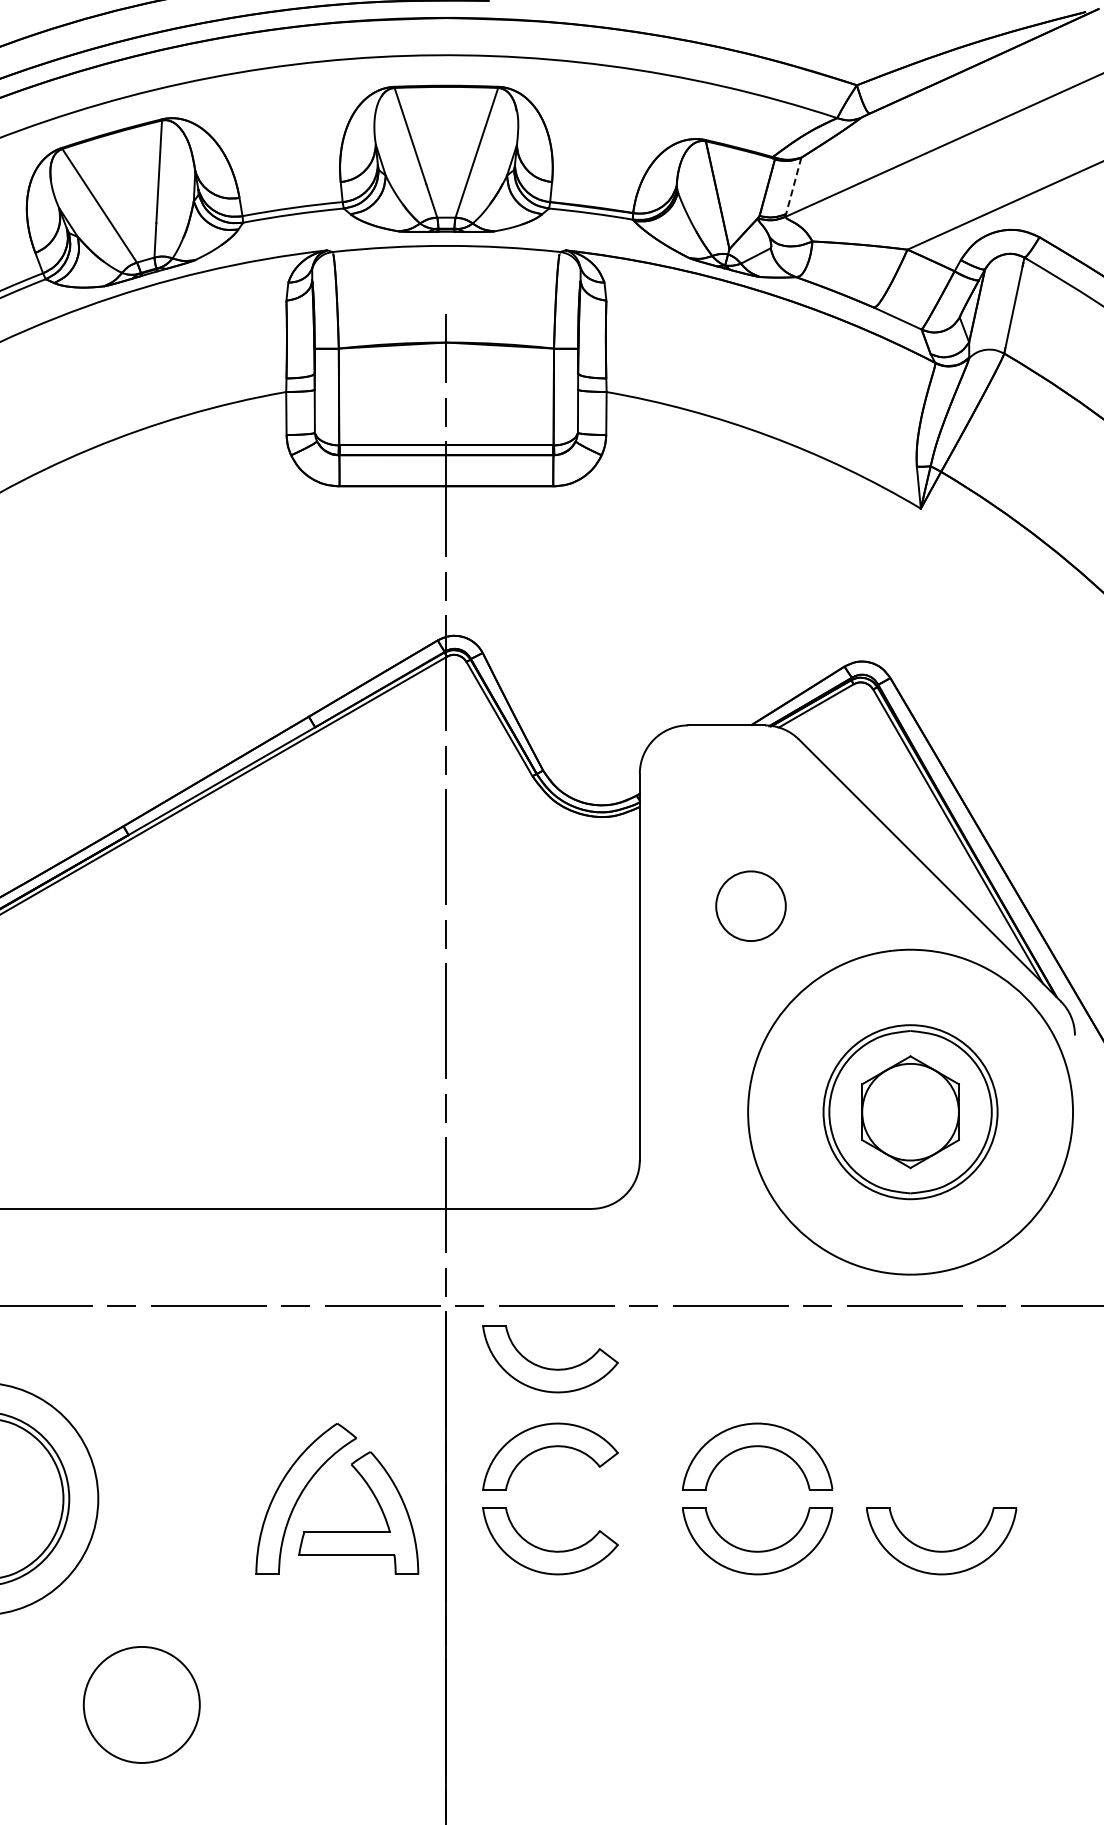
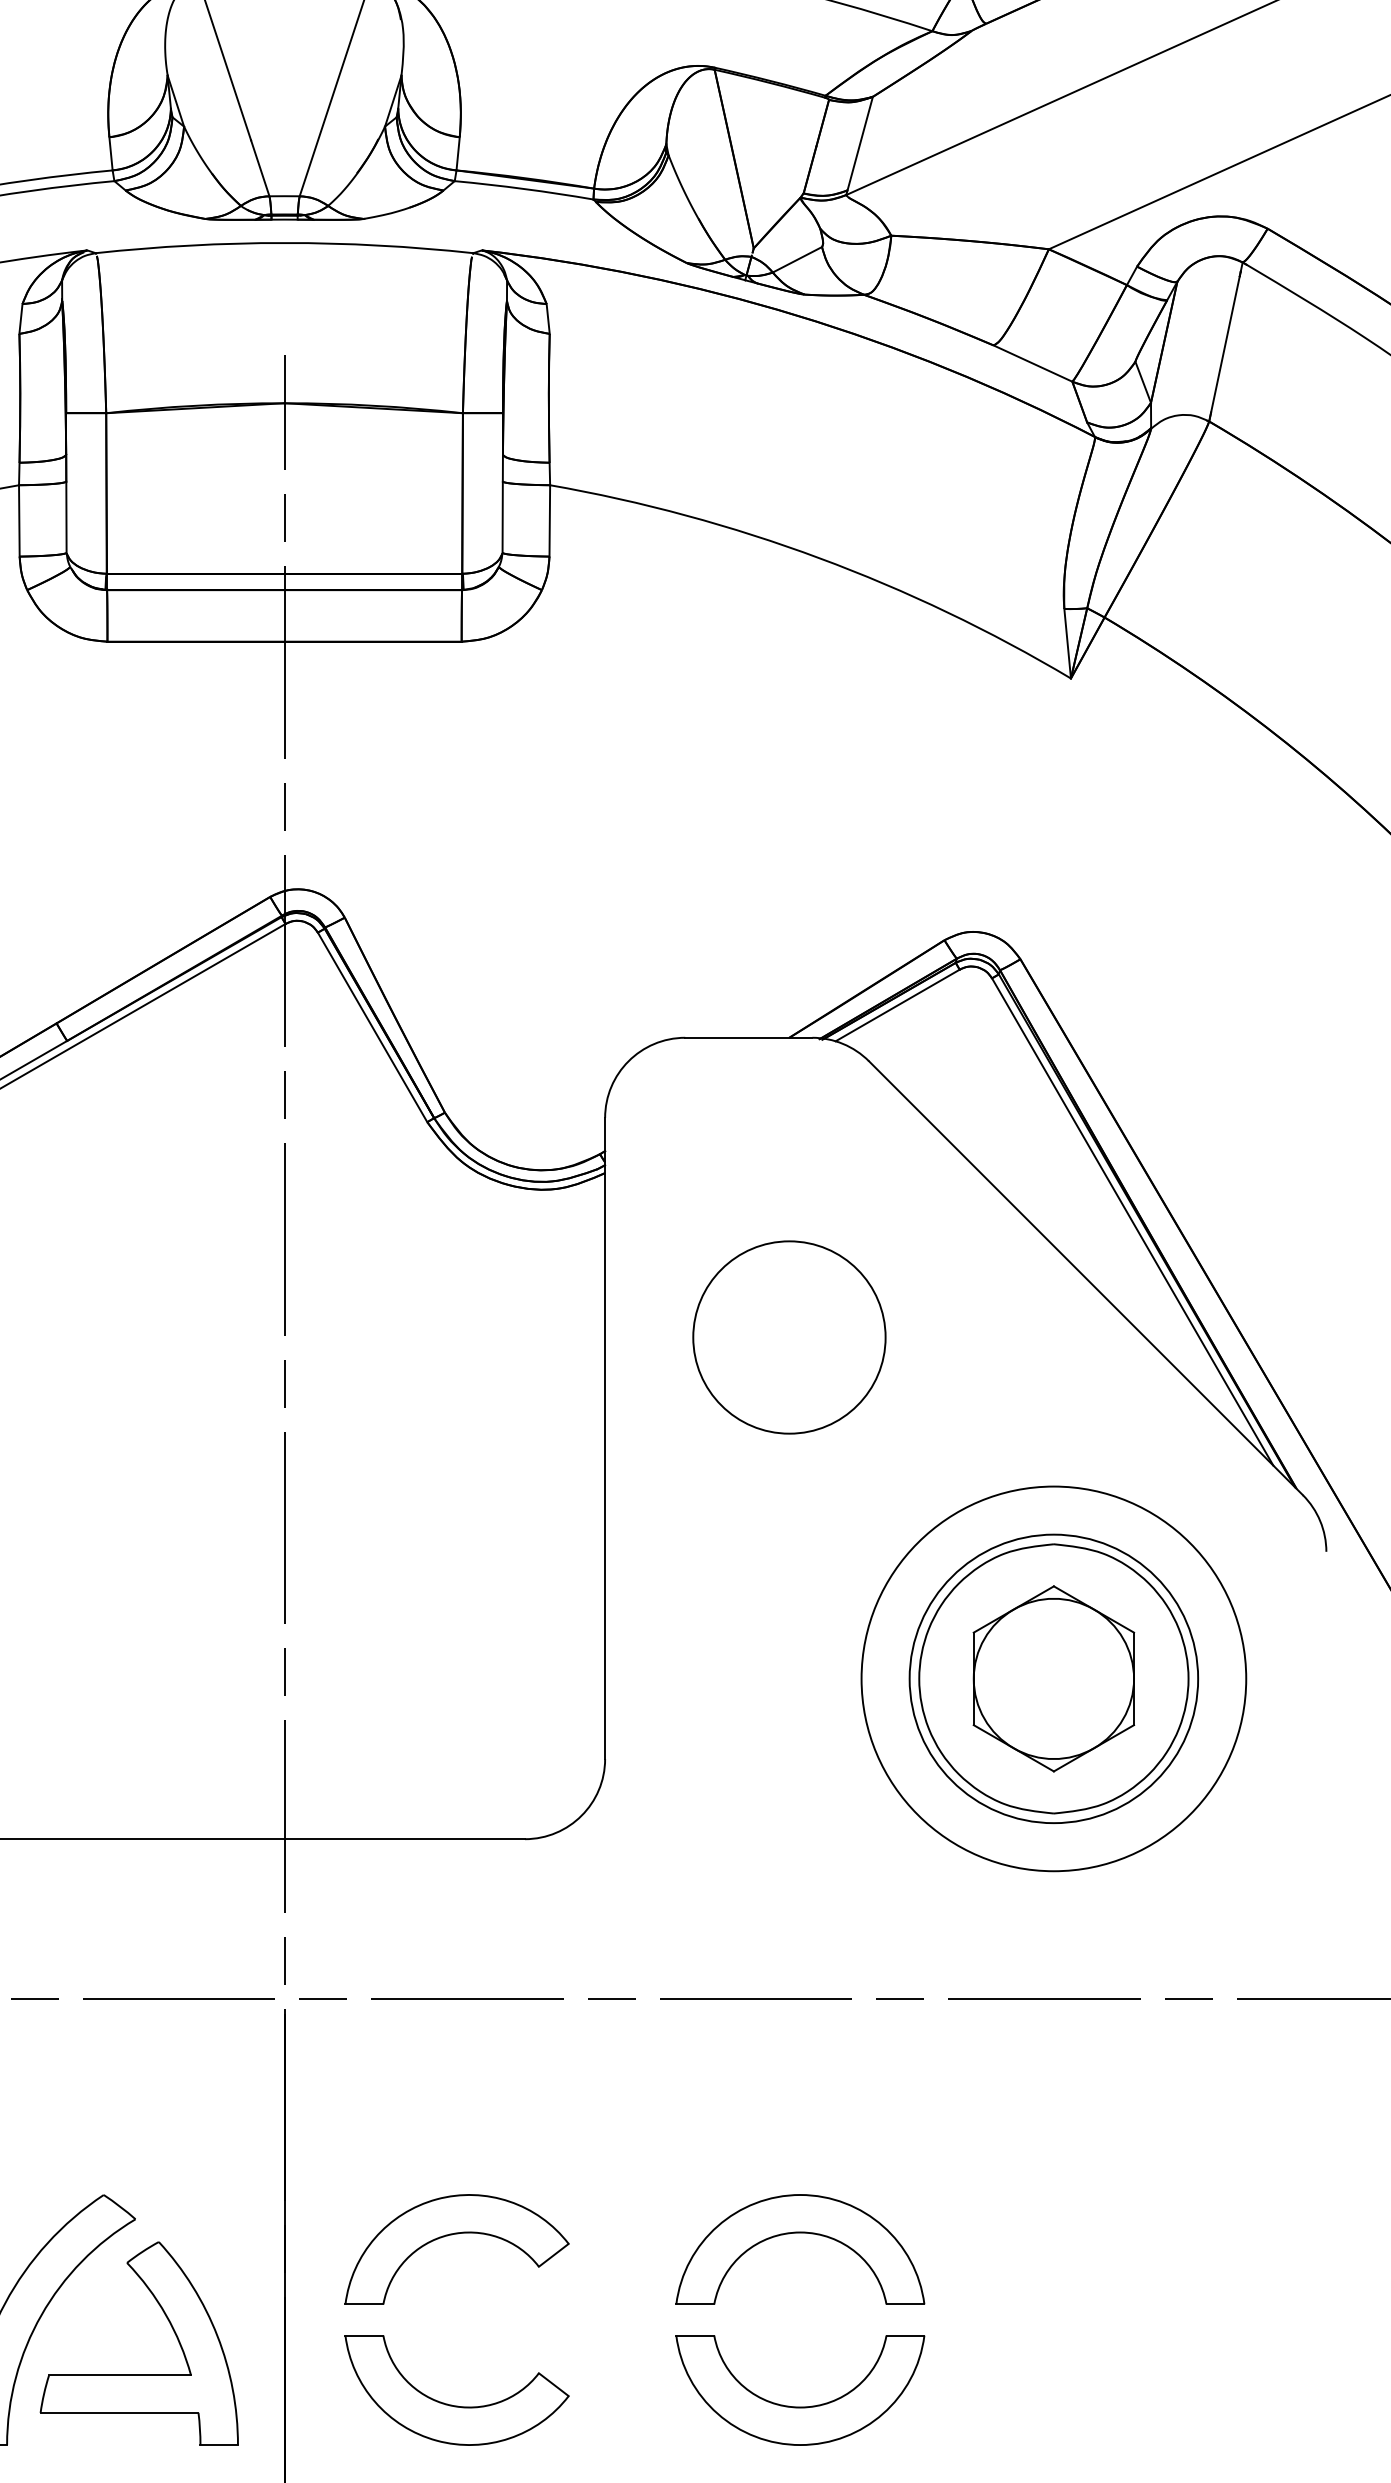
line: (793, 186) -> (859, 144), dashed -> solid
circle: (751, 906) -> (790, 1337), size x1.67
circle: (910, 1112) -> (1053, 1679), size x0.71
part: (547, 1367) -> (452, 2102), removed
part: (941, 1550) -> (1105, 2405), removed

